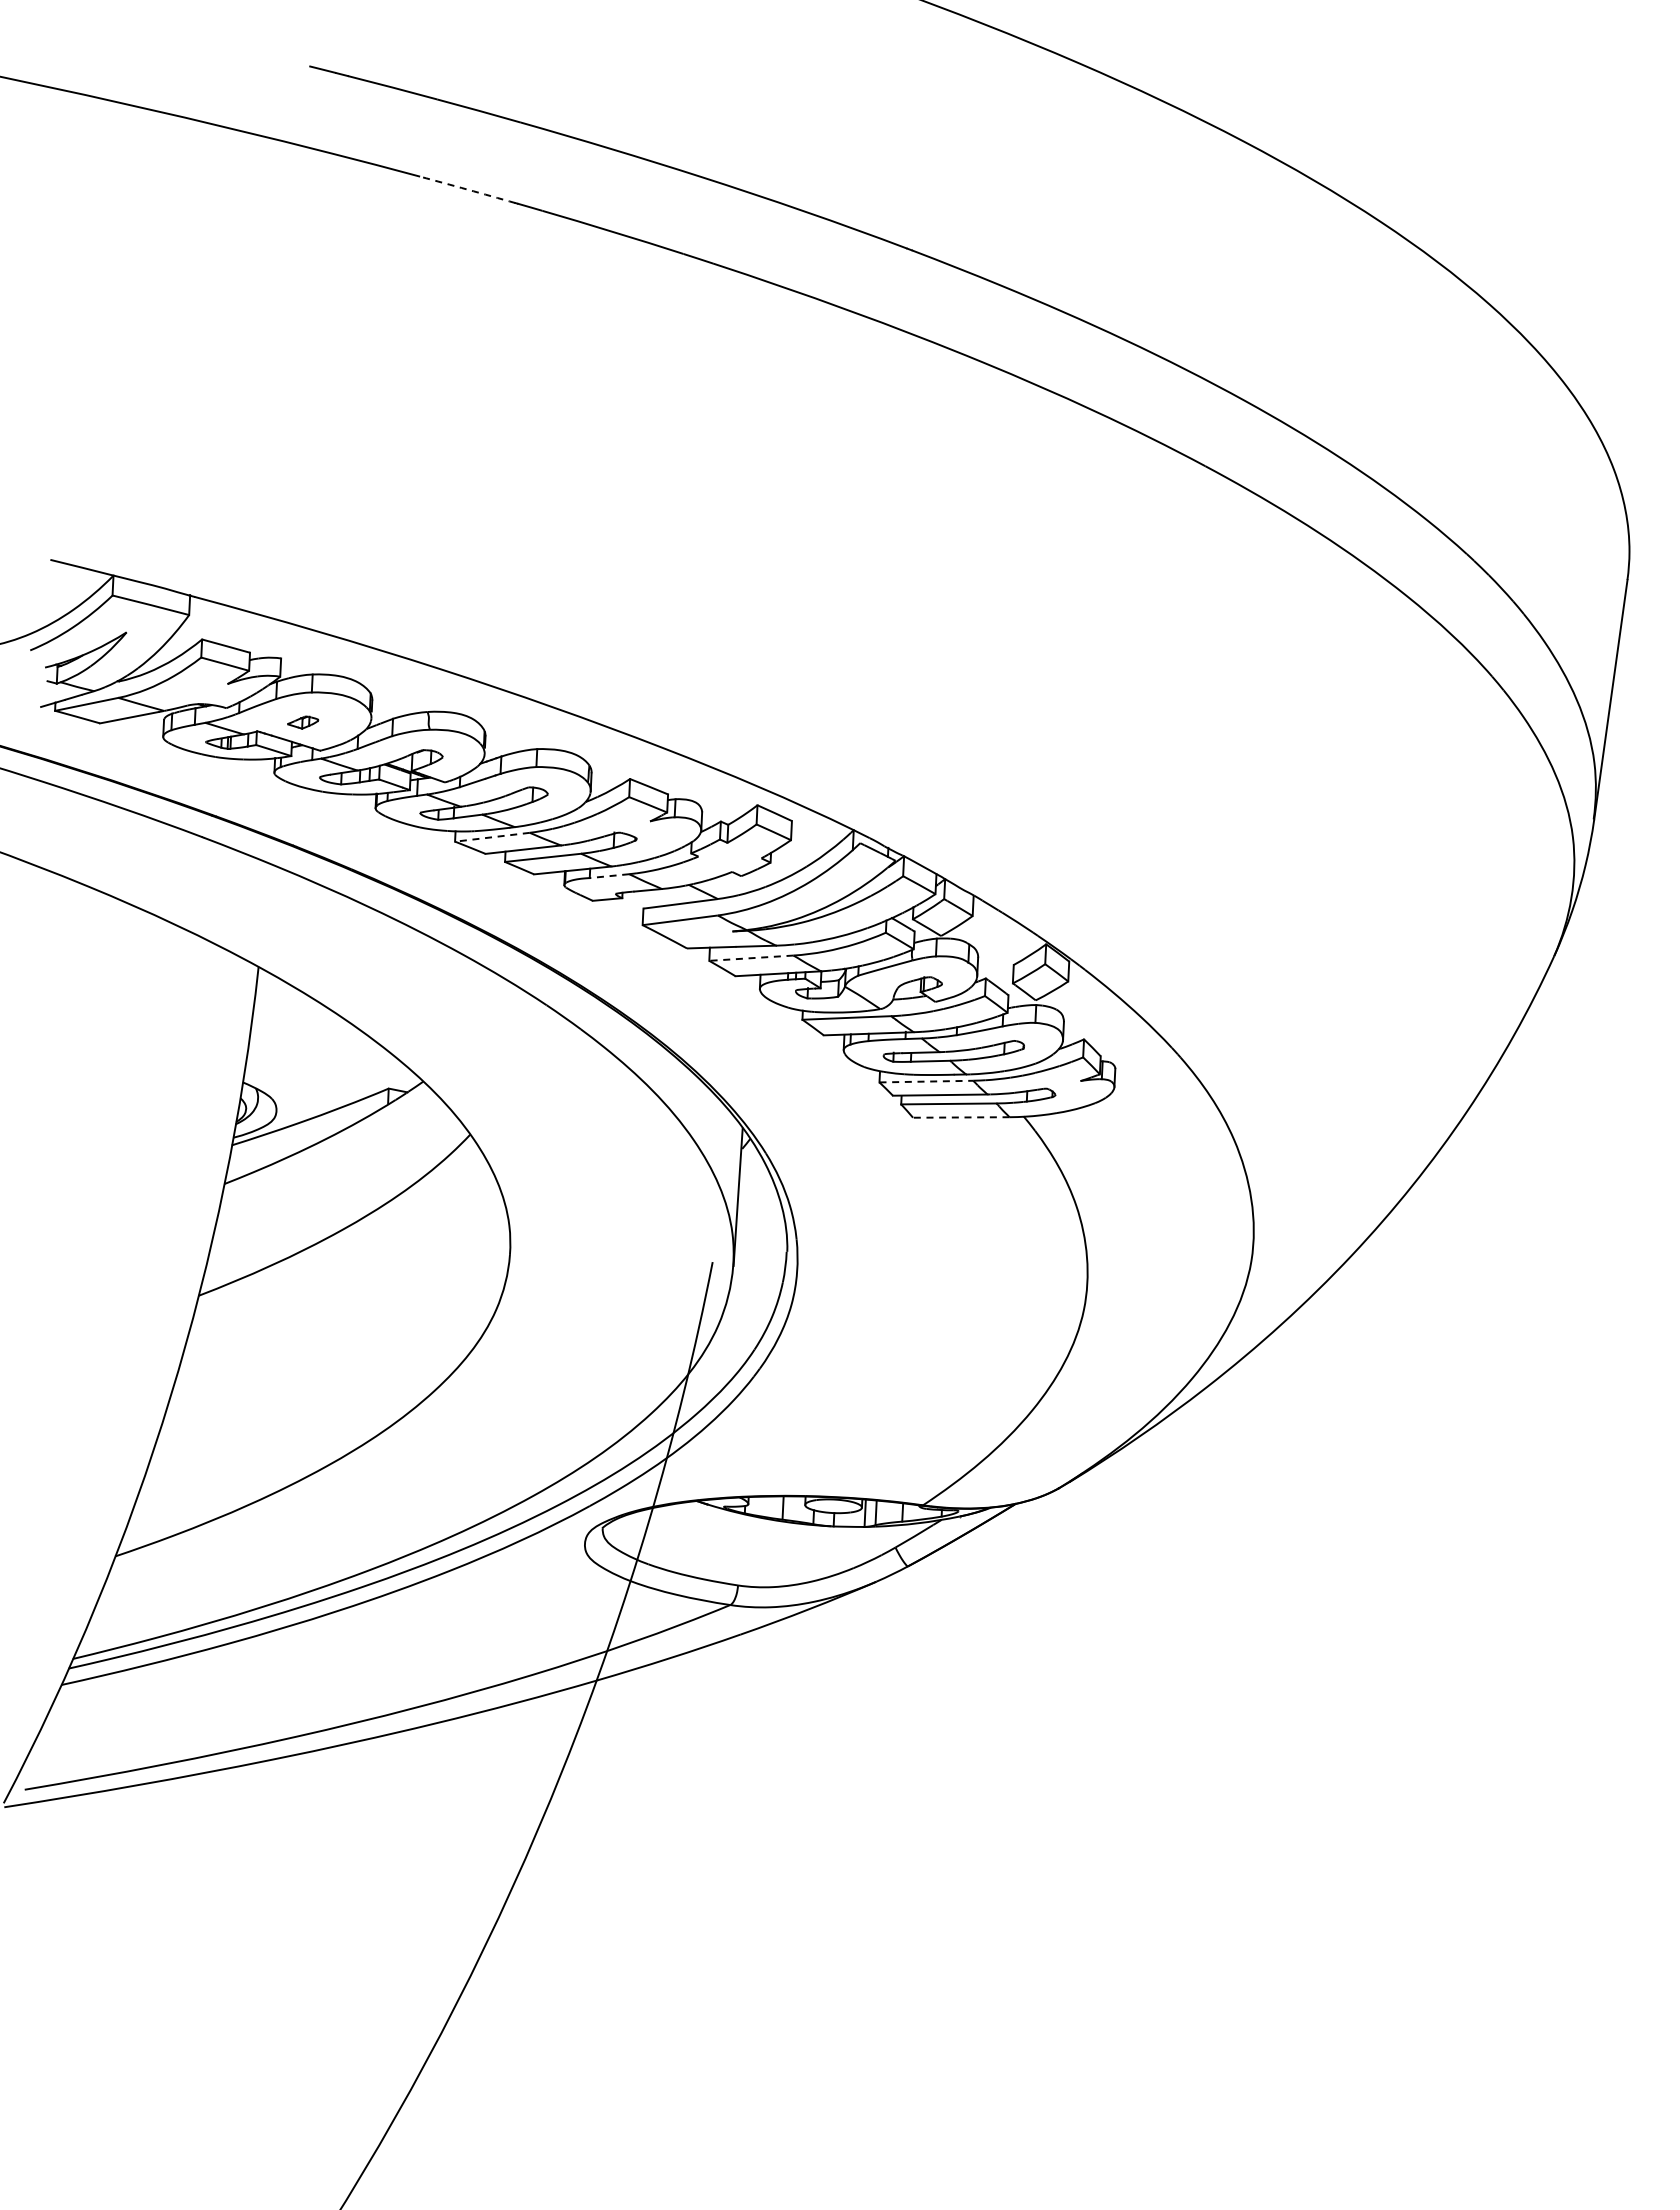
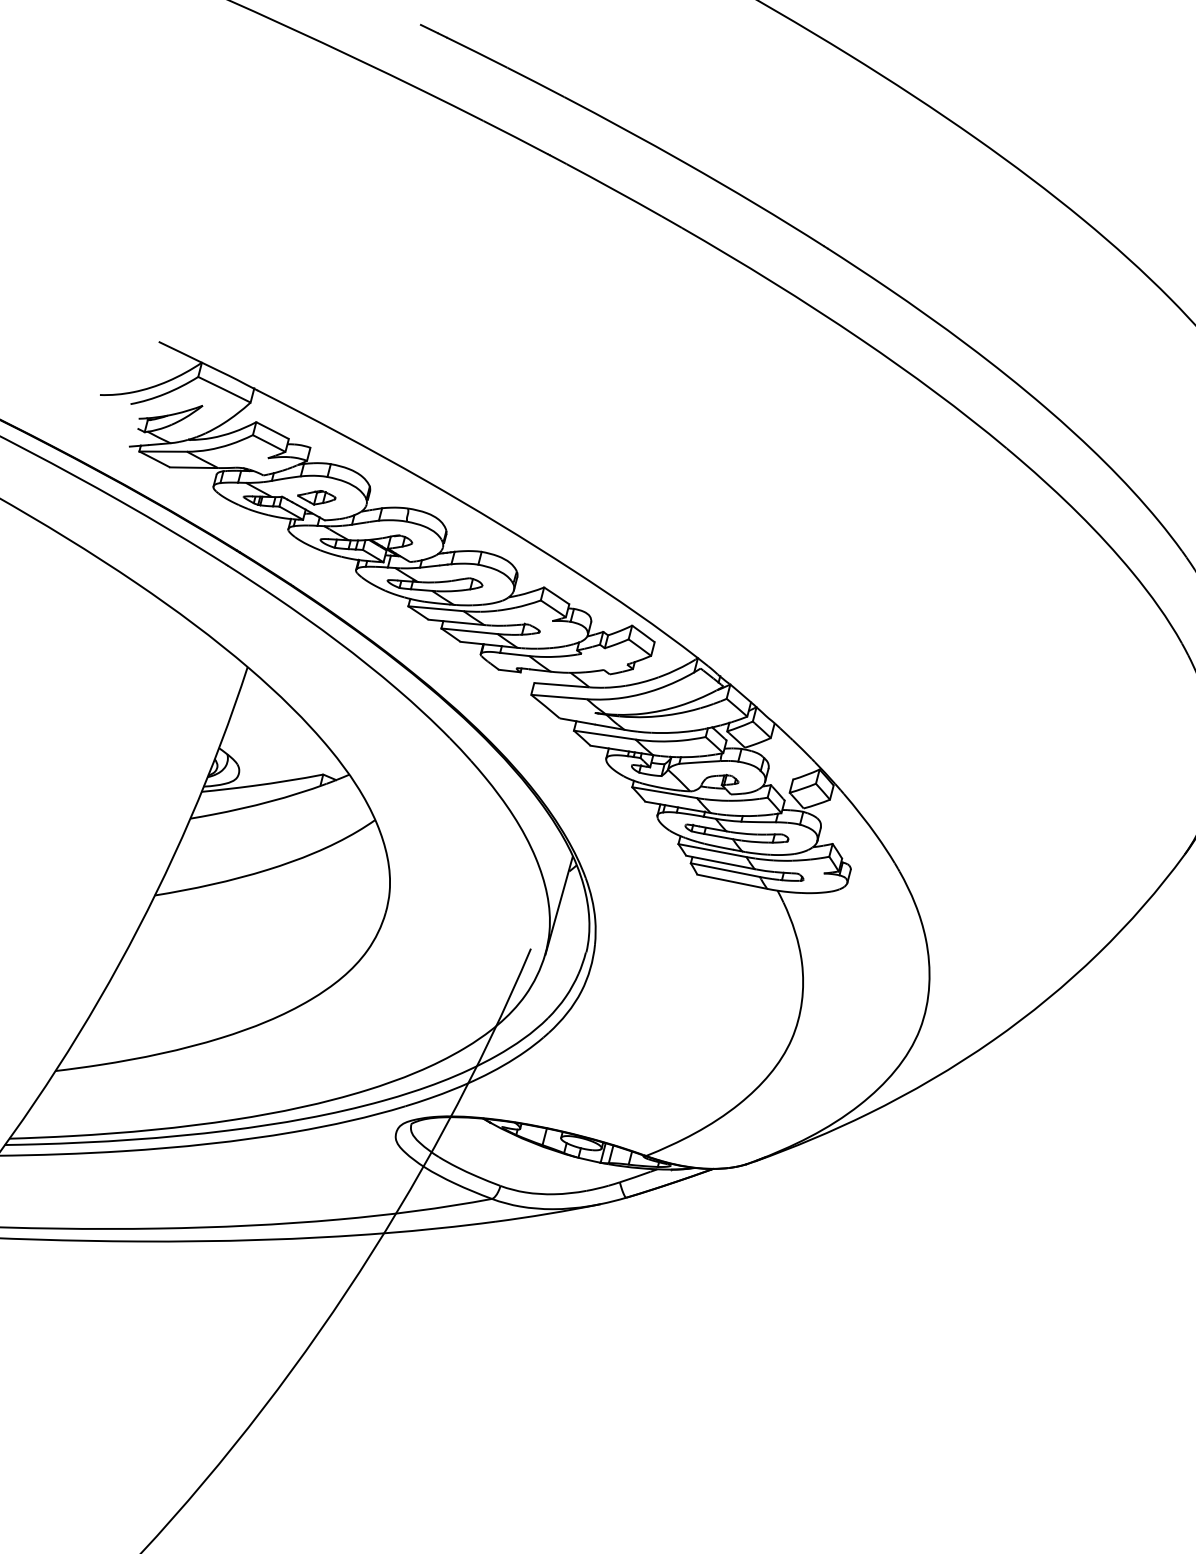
arc: (467, 189) -> (515, 137), dashed -> solid
part: (302, 722) -> (316, 497), size x1.67
line: (492, 837) -> (436, 608), dashed -> solid
line: (609, 876) -> (514, 654), dashed -> solid
line: (750, 958) -> (604, 735), dashed -> solid
line: (926, 1081) -> (712, 850), dashed -> solid
line: (960, 1117) -> (731, 881), dashed -> solid

